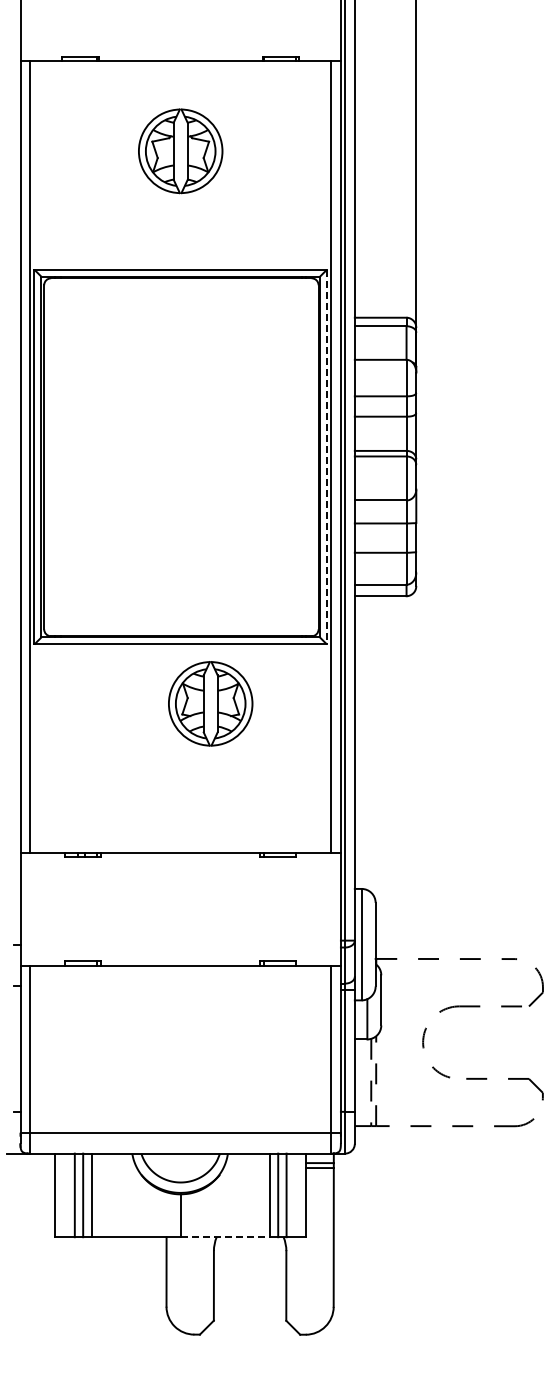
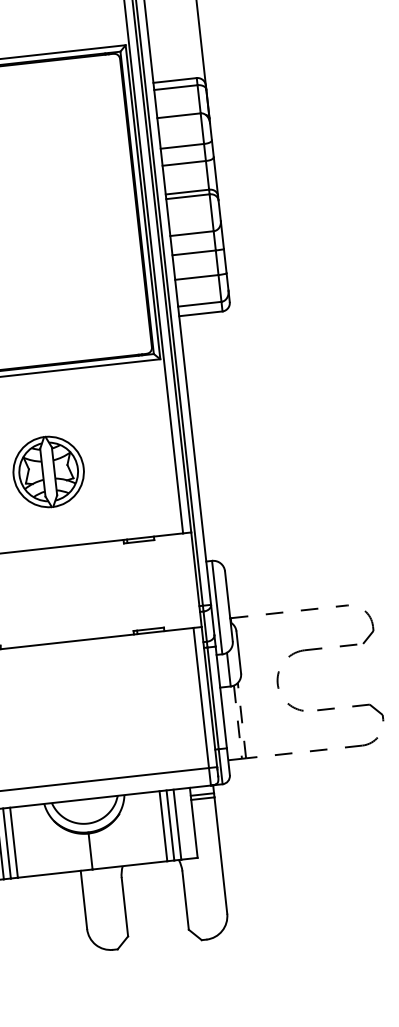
line: (326, 457) -> (142, 202), dashed -> solid
part: (210, 703) -> (48, 471), moved
line: (225, 1237) -> (130, 865), dashed -> solid

